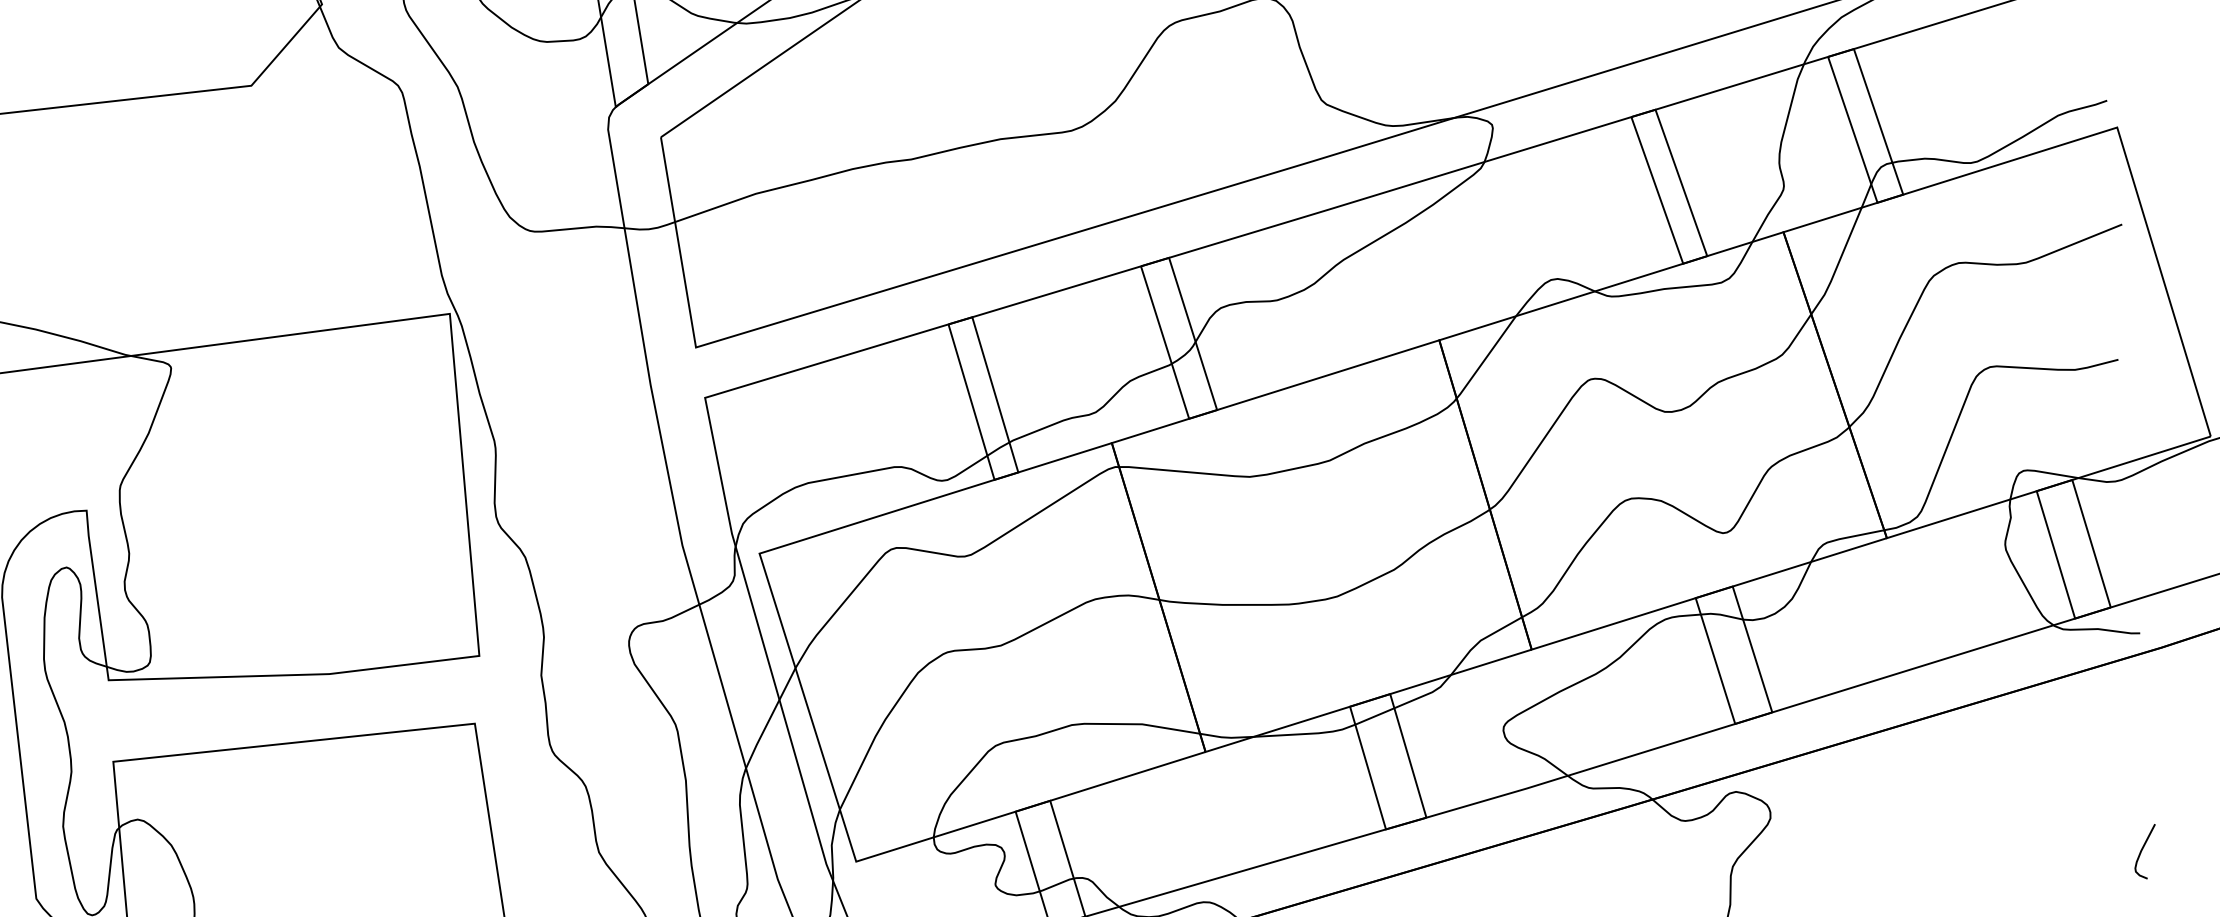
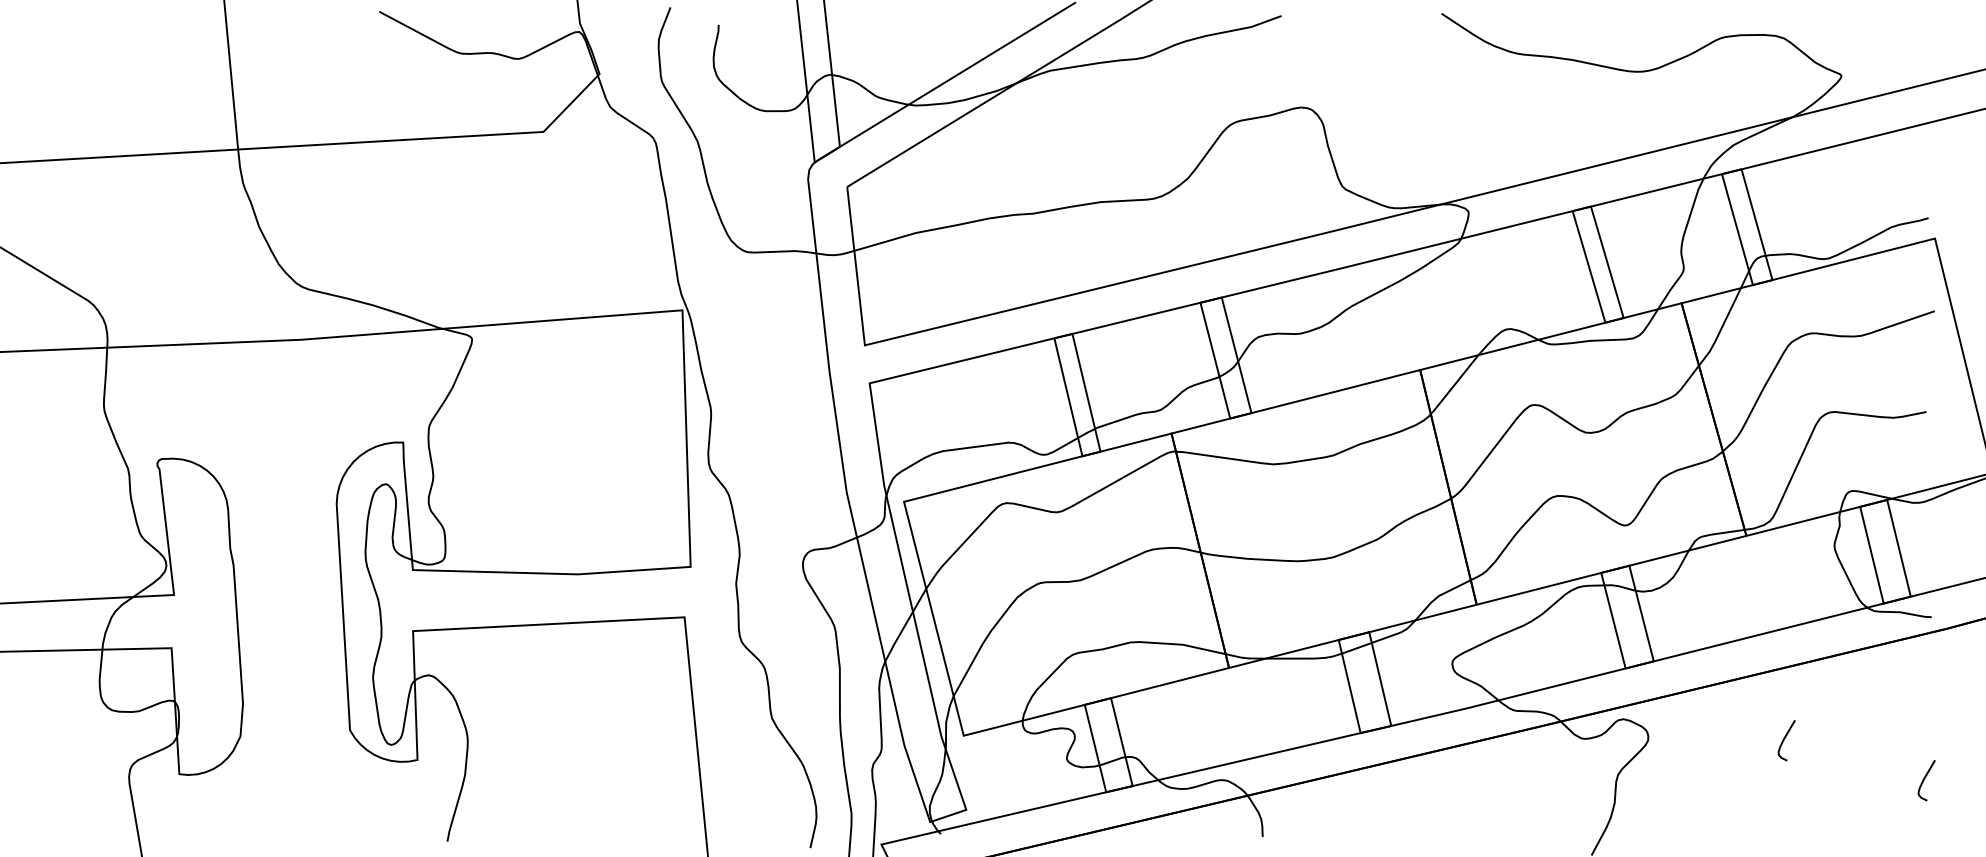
curve: (1952, 808) -> (1784, 740), added

